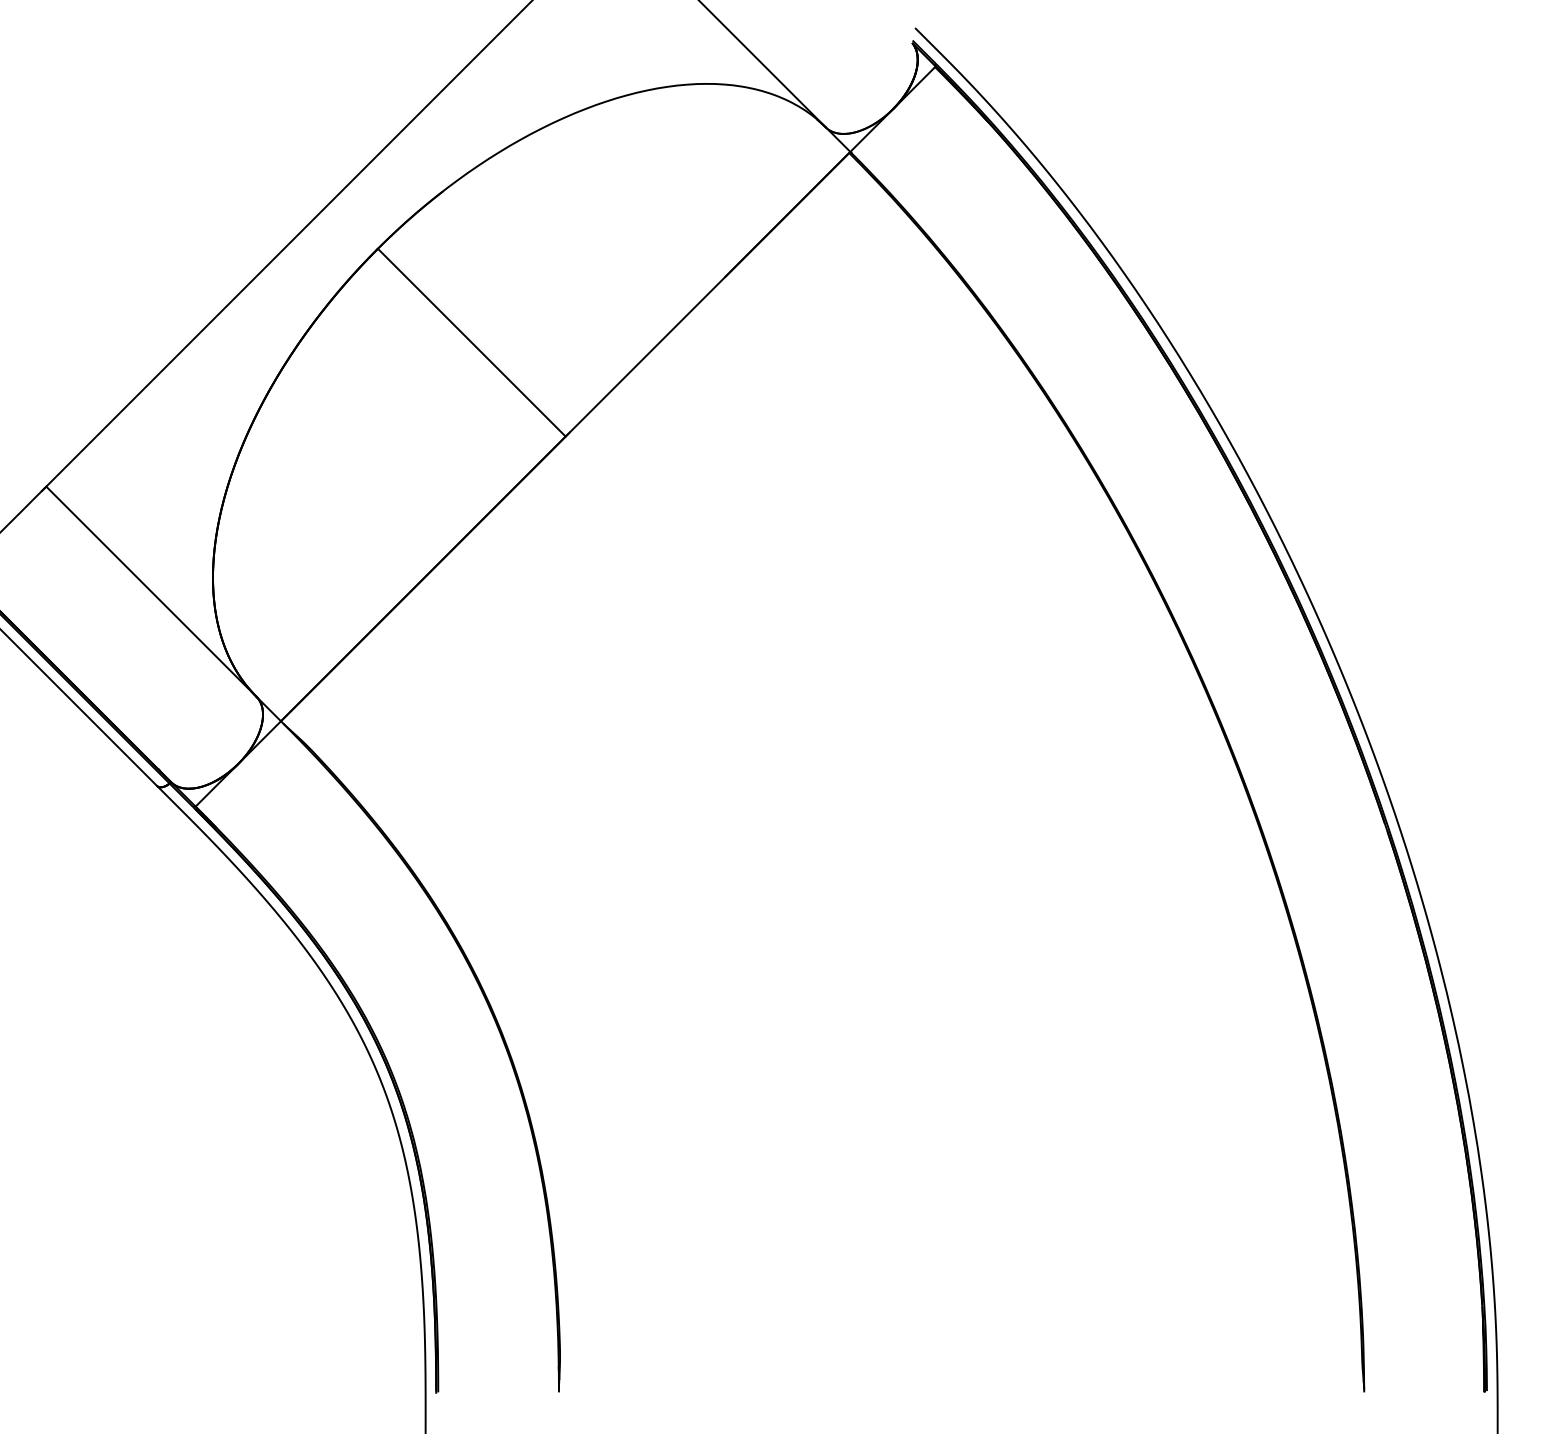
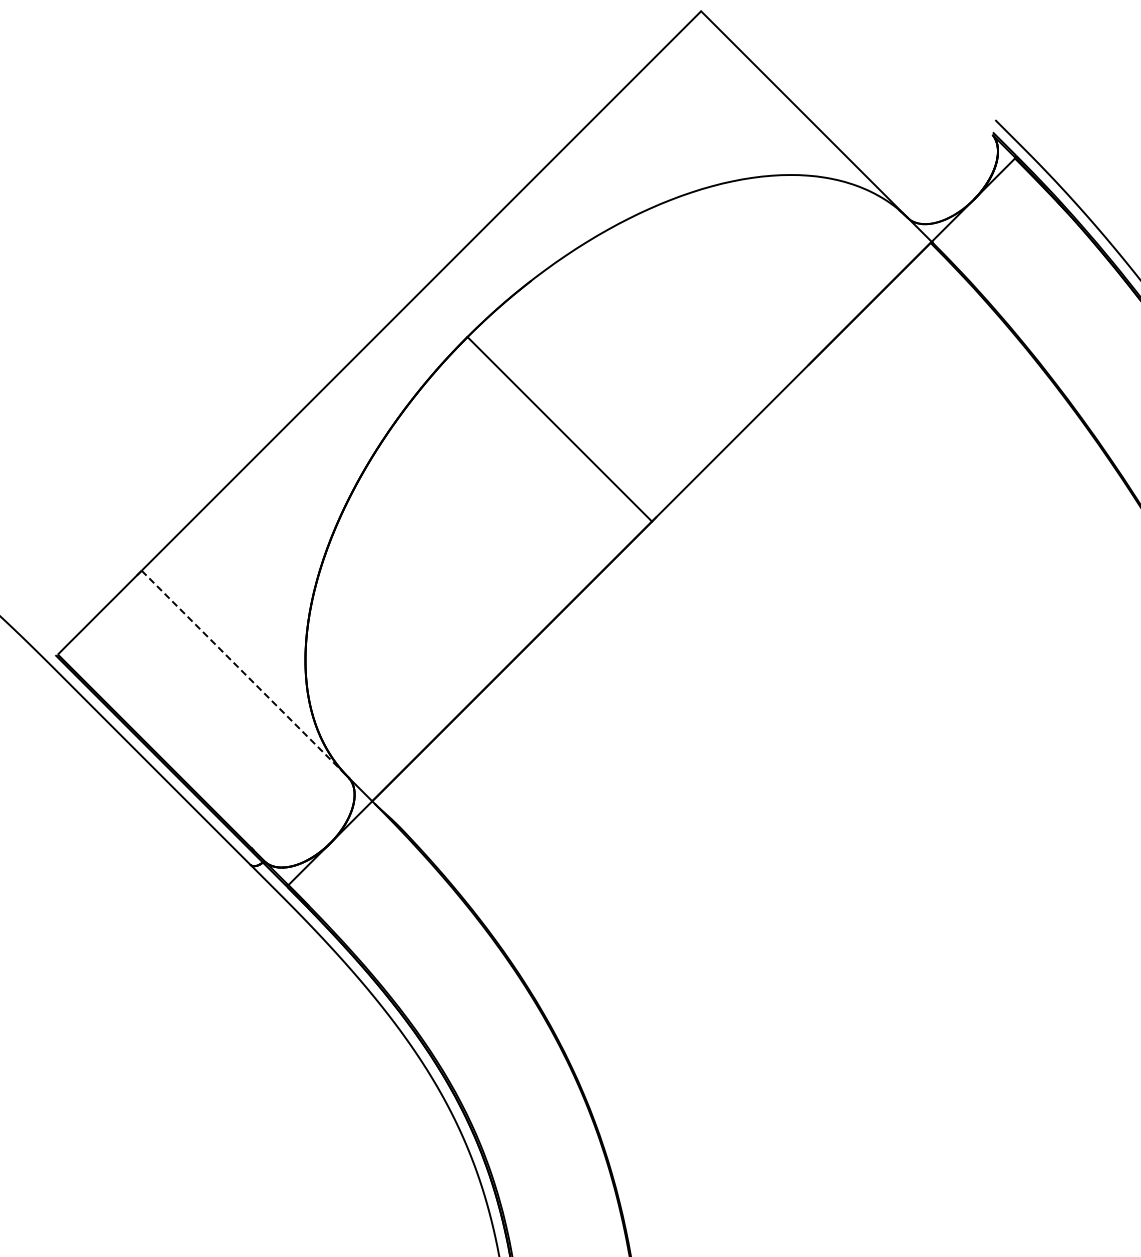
line: (151, 591) -> (245, 673), solid -> dashed

